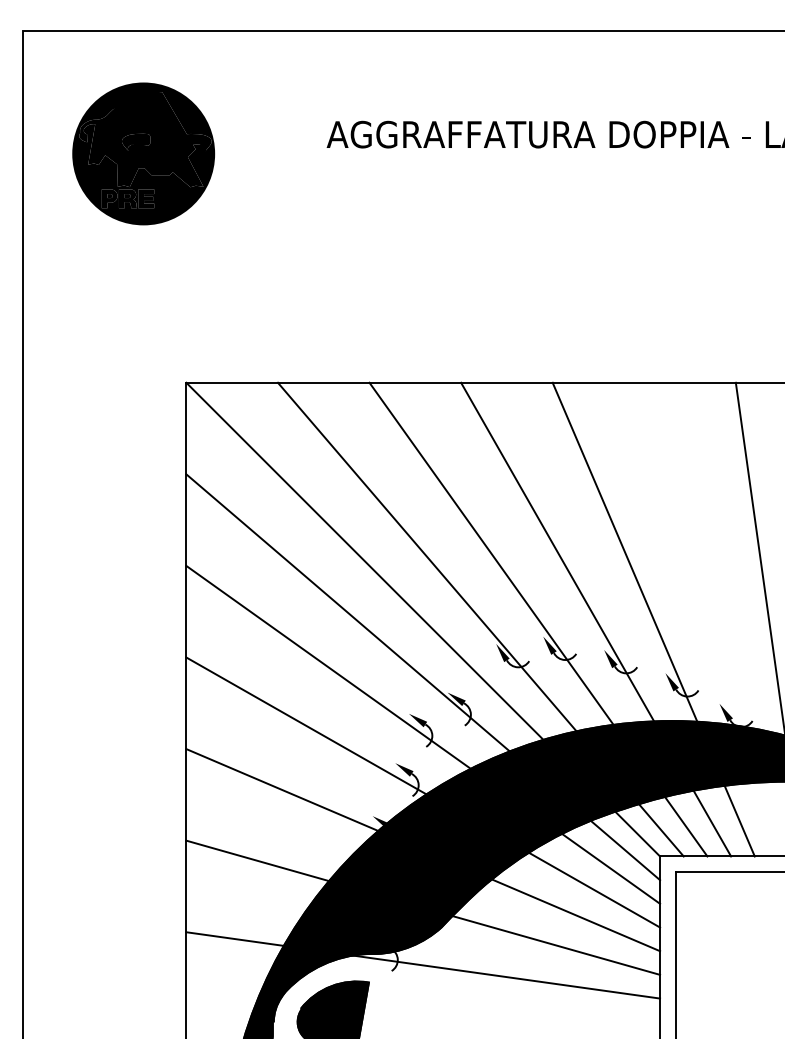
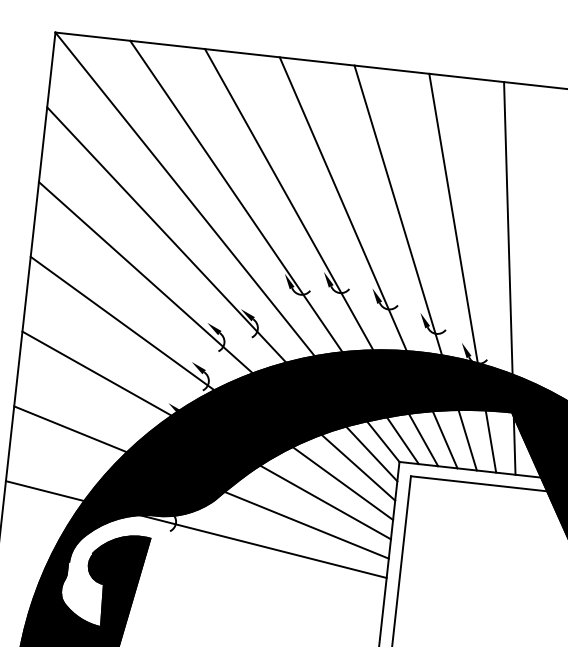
line: (711, 619) -> (462, 273), added

